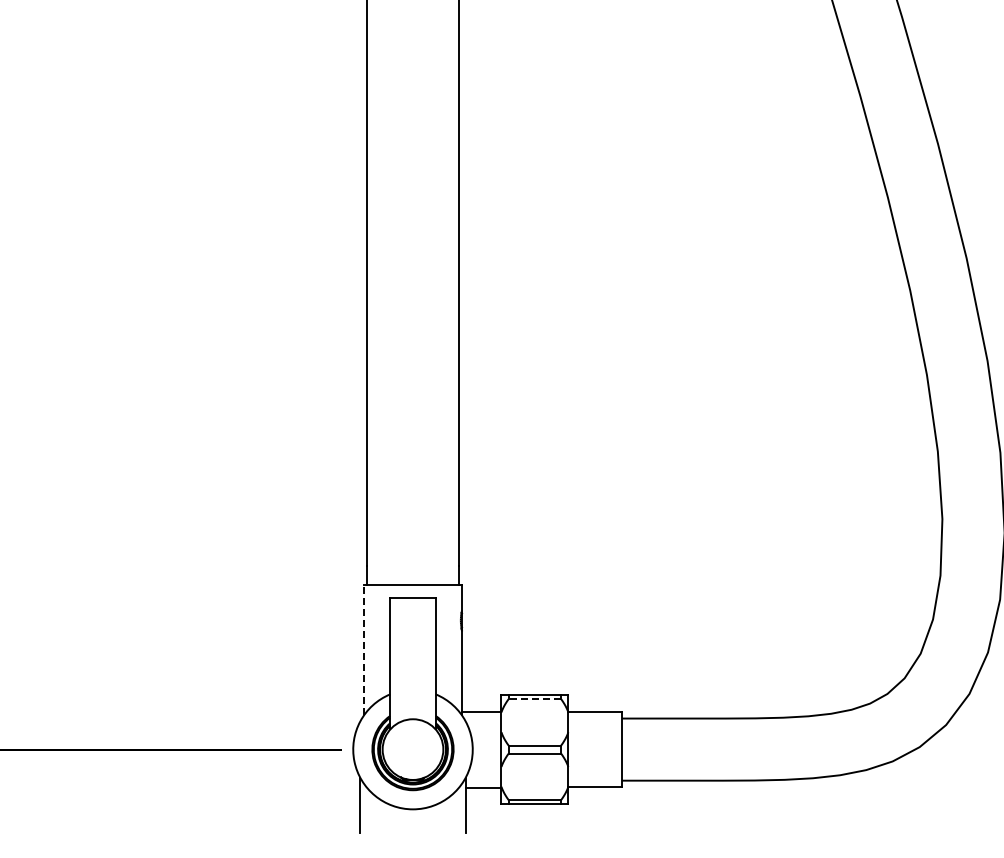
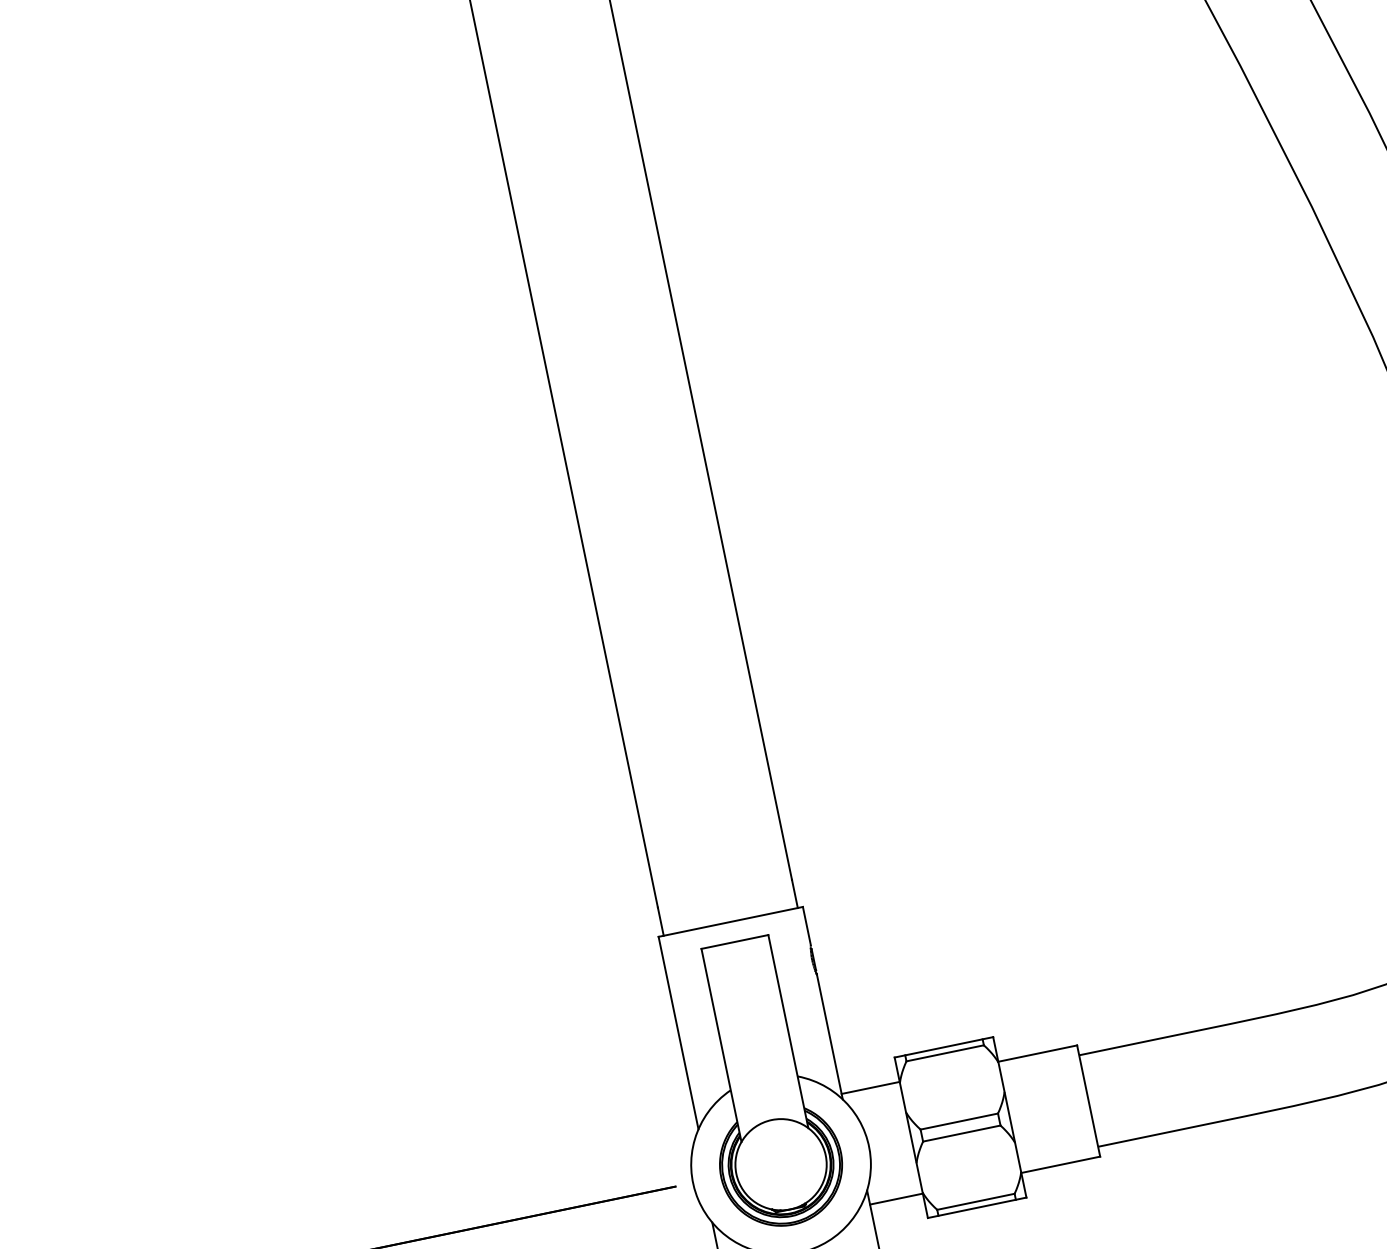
line: (364, 649) -> (679, 1032), dashed -> solid
line: (534, 699) -> (944, 1053), dashed -> solid

